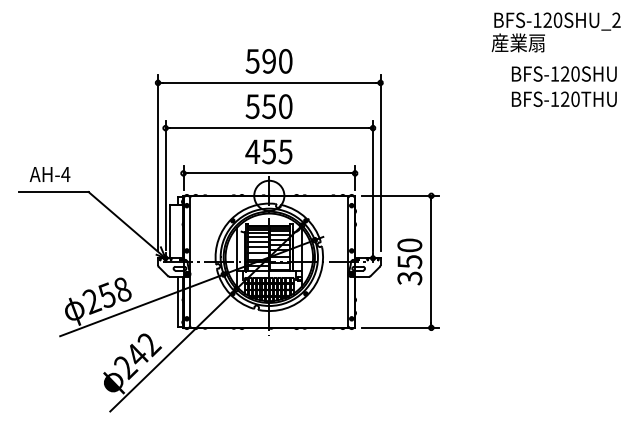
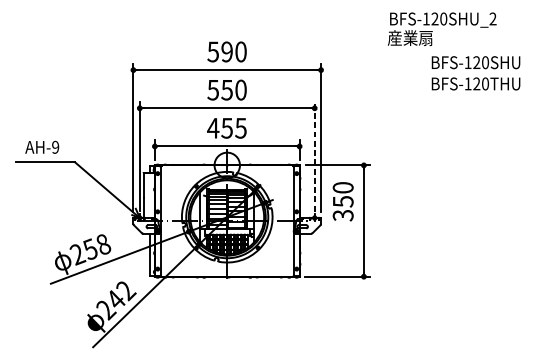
text: (555, 32) -> (441, 29), moved
text: (65, 174) -> (55, 147), AH-4 -> AH-9
line: (373, 185) -> (315, 156), solid -> dashed
text: (409, 261) -> (342, 201), moved

